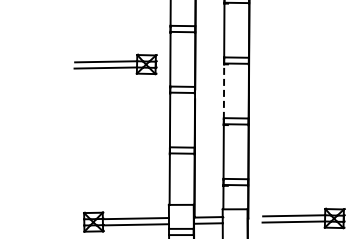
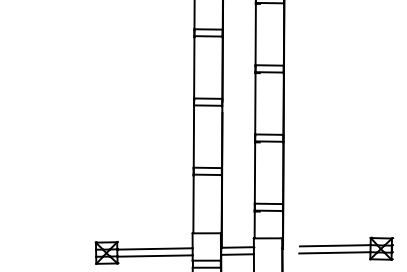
part: (115, 64) -> (131, 73), removed
line: (224, 91) -> (255, 104), dashed -> solid

